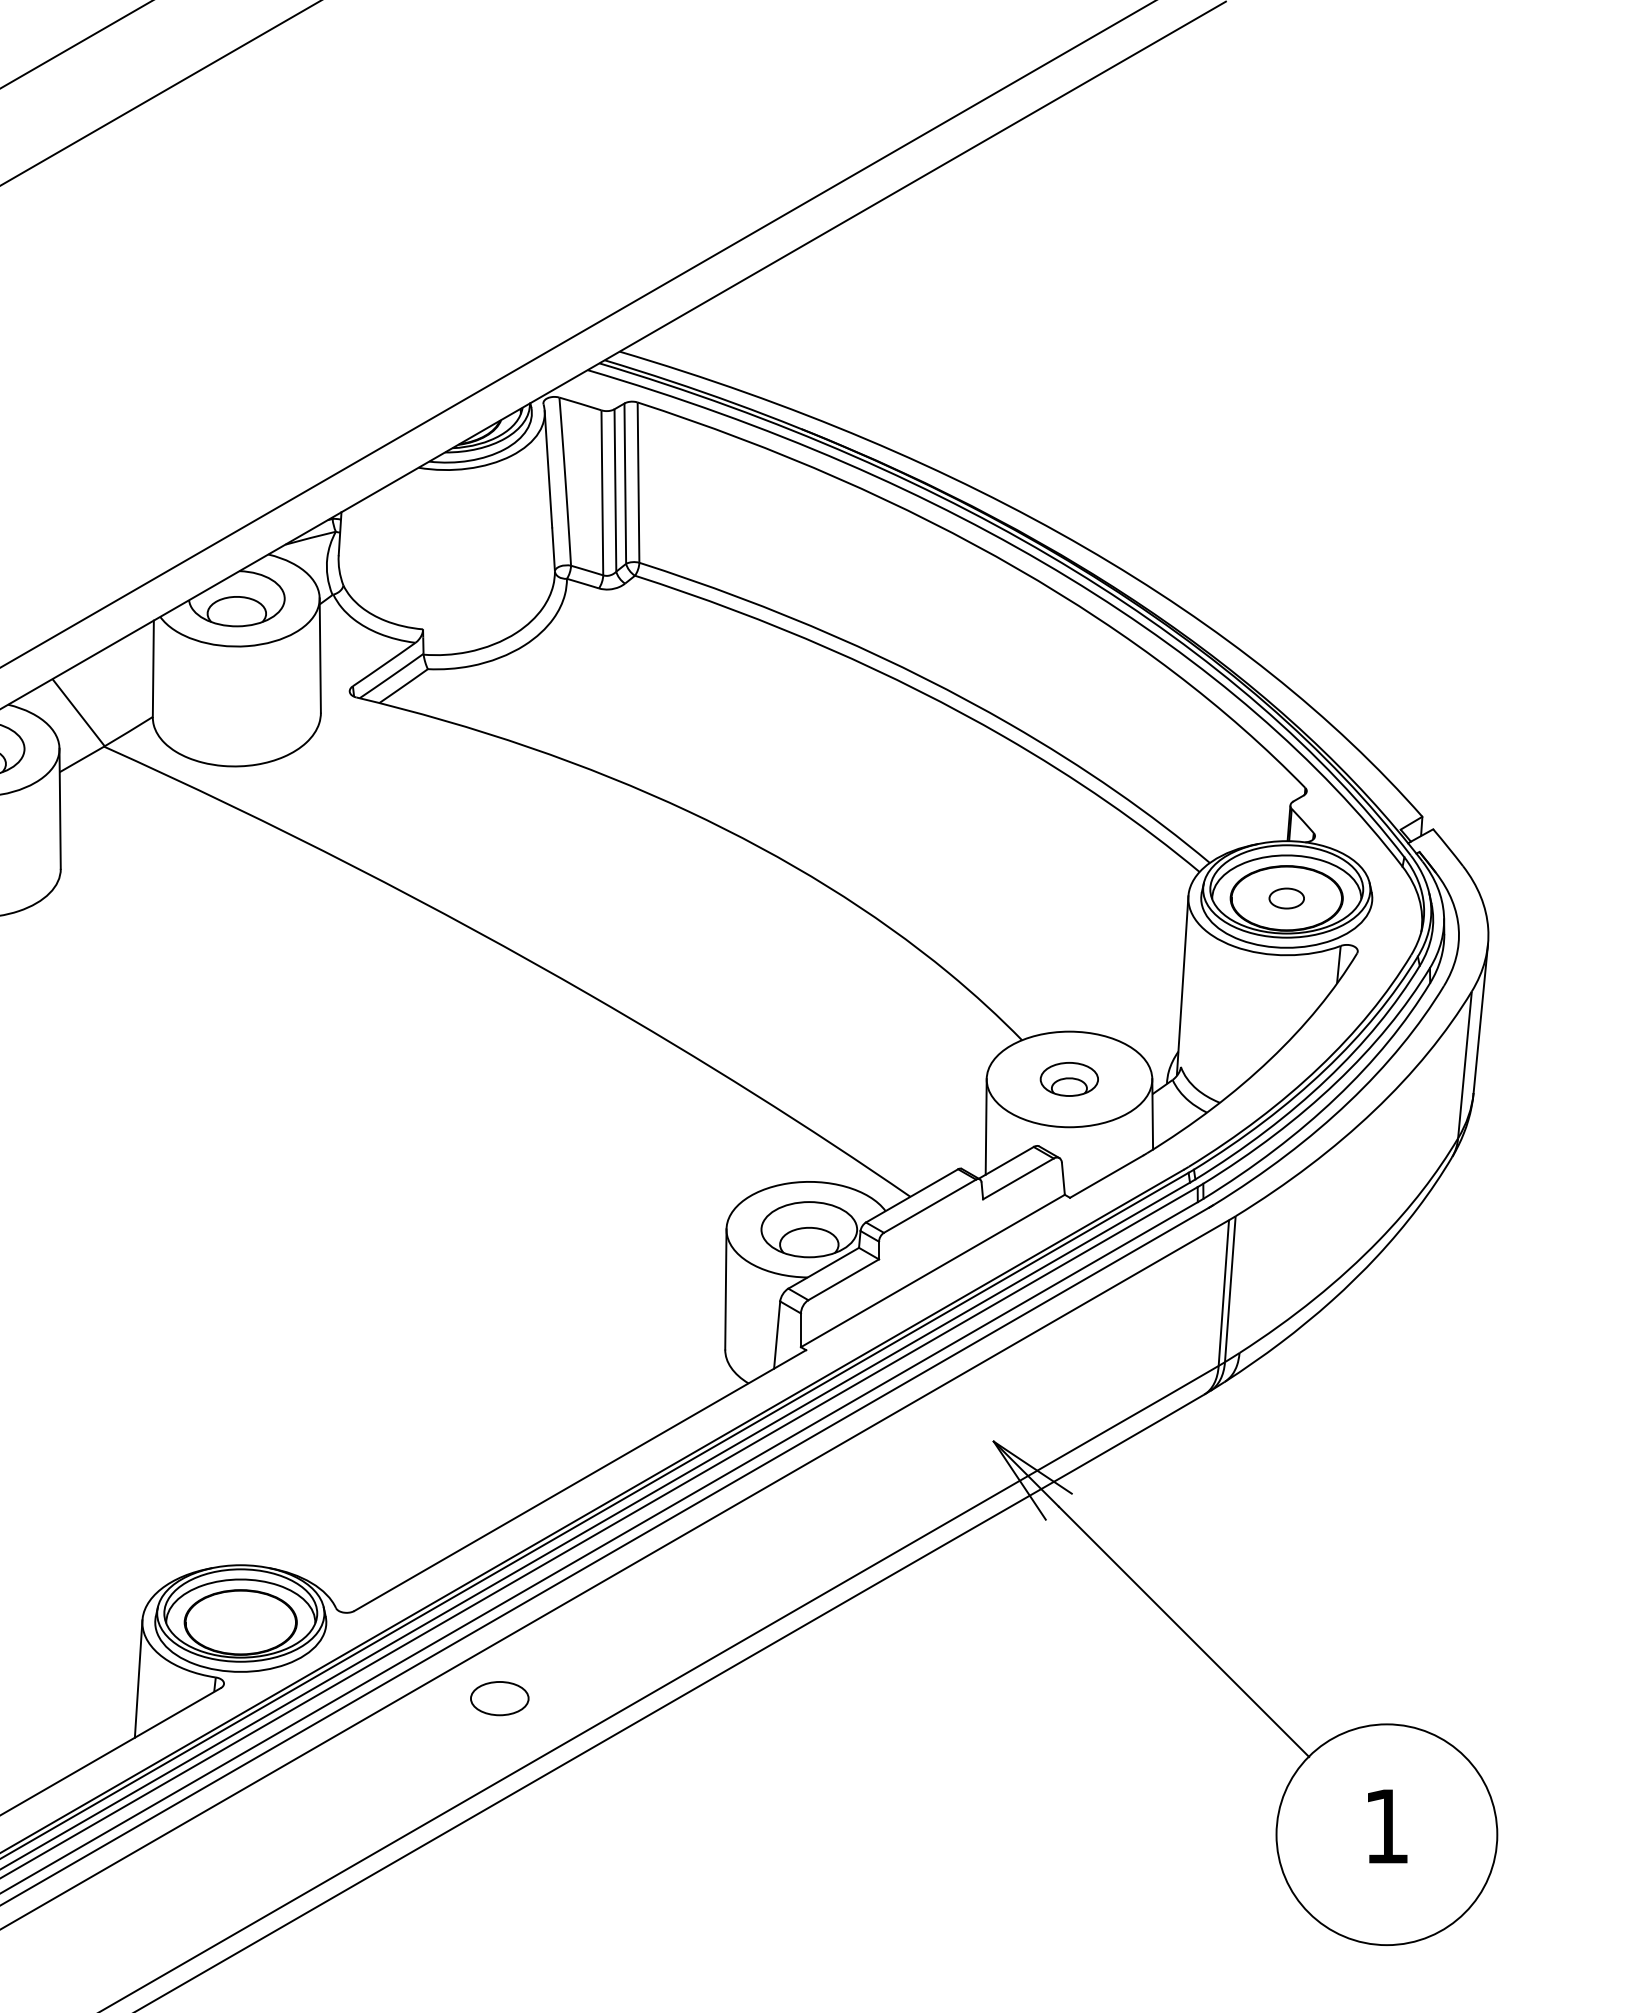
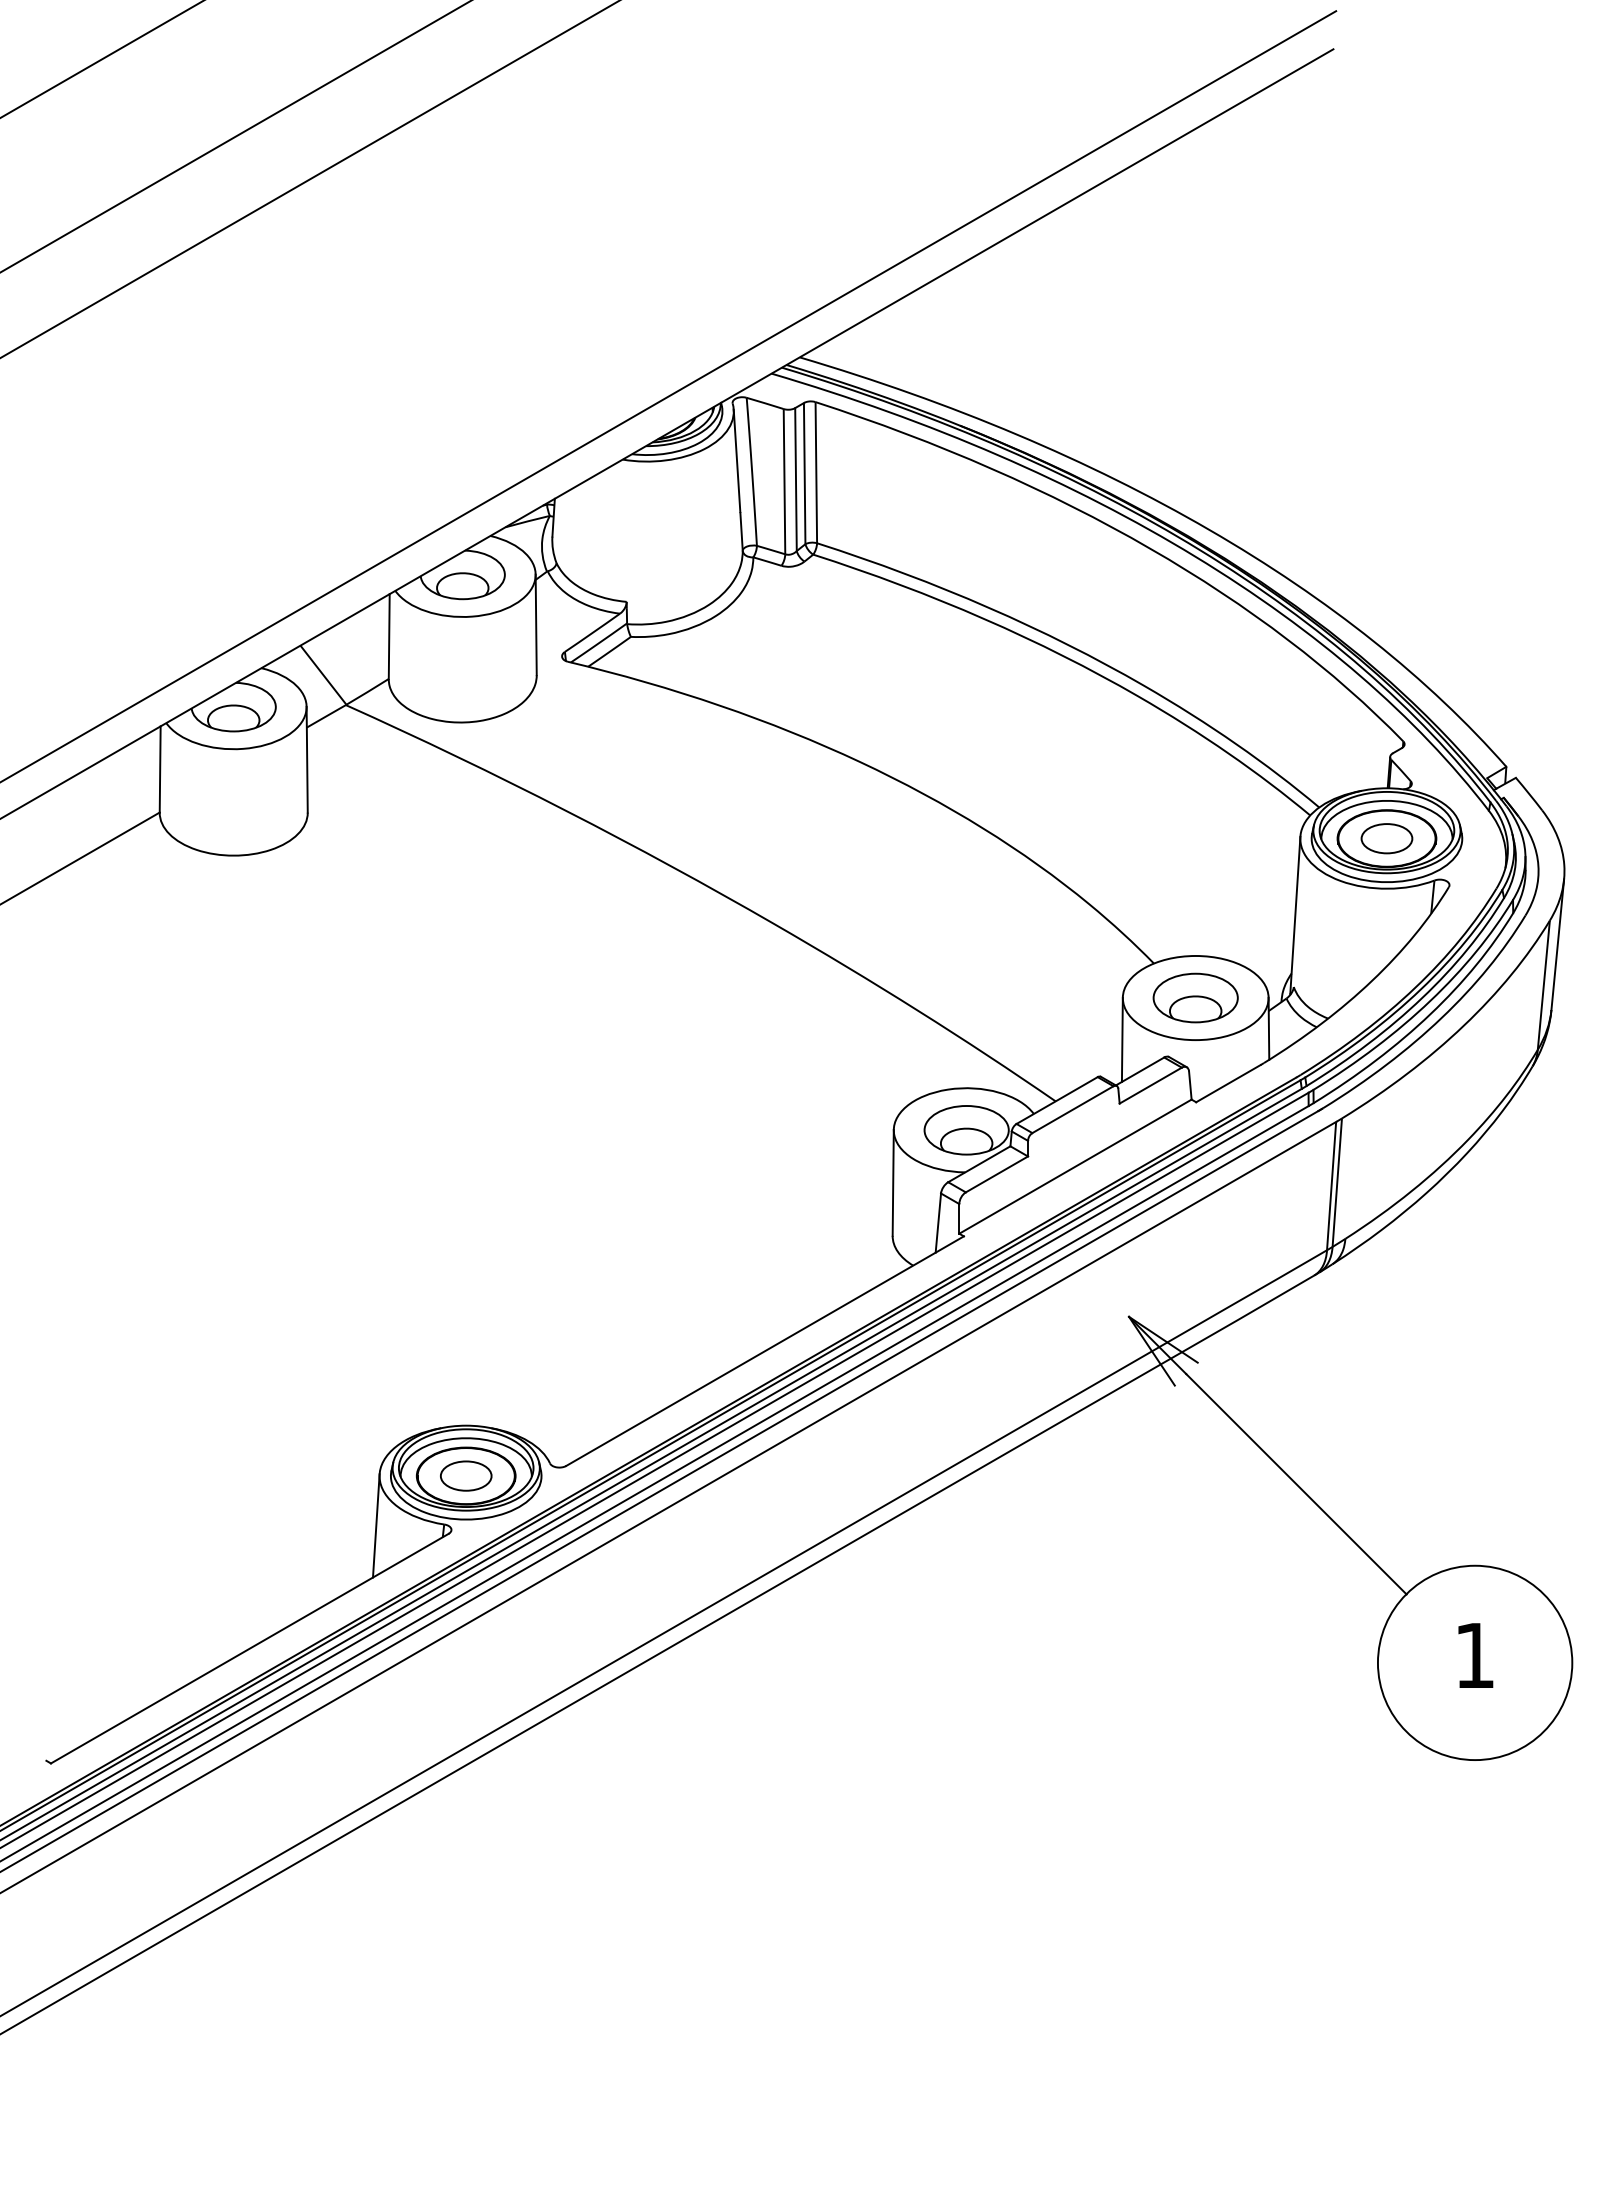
part: (1286, 898) -> (1386, 838), size x1.67
part: (1069, 1078) -> (1195, 997), size x1.67
part: (500, 1697) -> (466, 1475), moved

